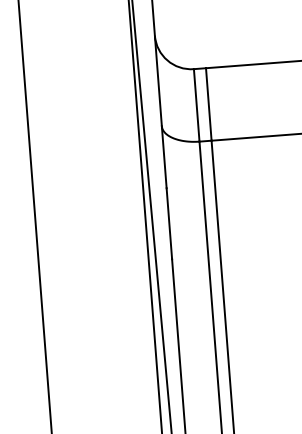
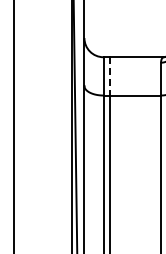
line: (207, 104) -> (109, 76), solid -> dashed

